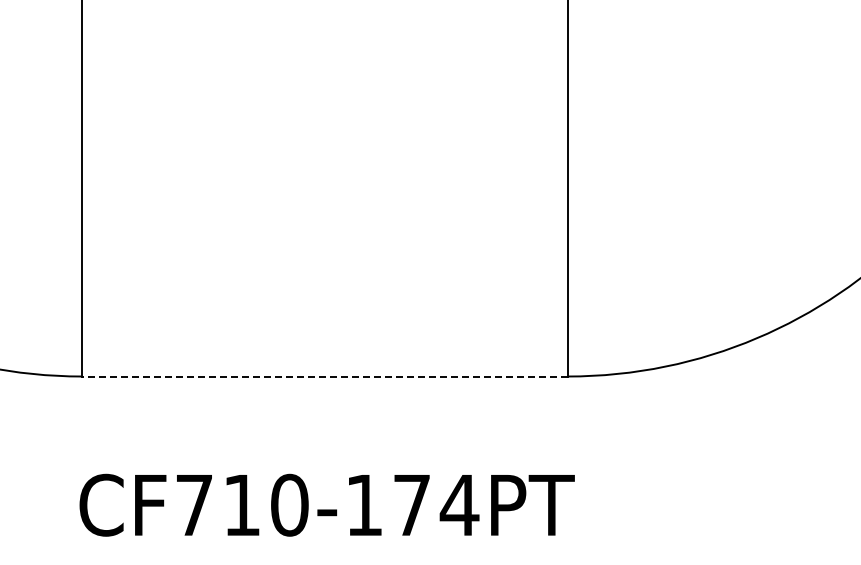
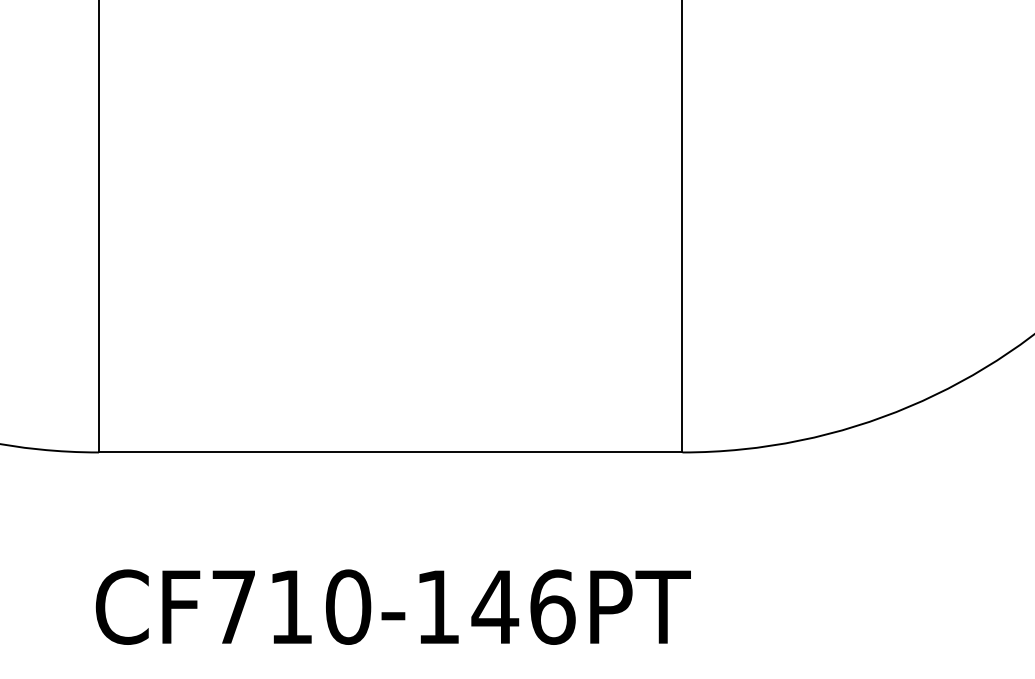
line: (324, 376) -> (390, 452), dashed -> solid
text: (435, 504) -> (523, 606), CF710-174PT -> CF710-146PT

